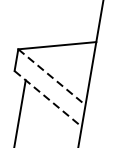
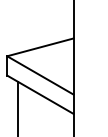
line: (52, 77) -> (40, 75), dashed -> solid
line: (48, 99) -> (40, 95), dashed -> solid

